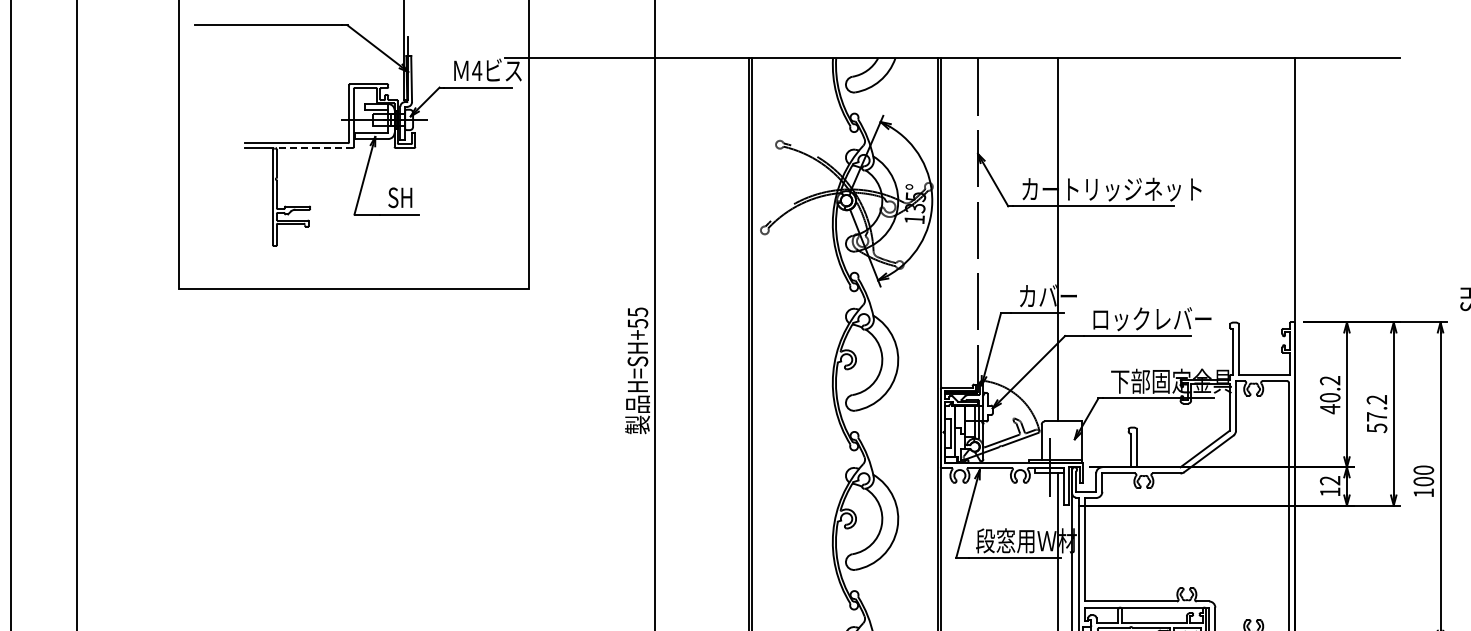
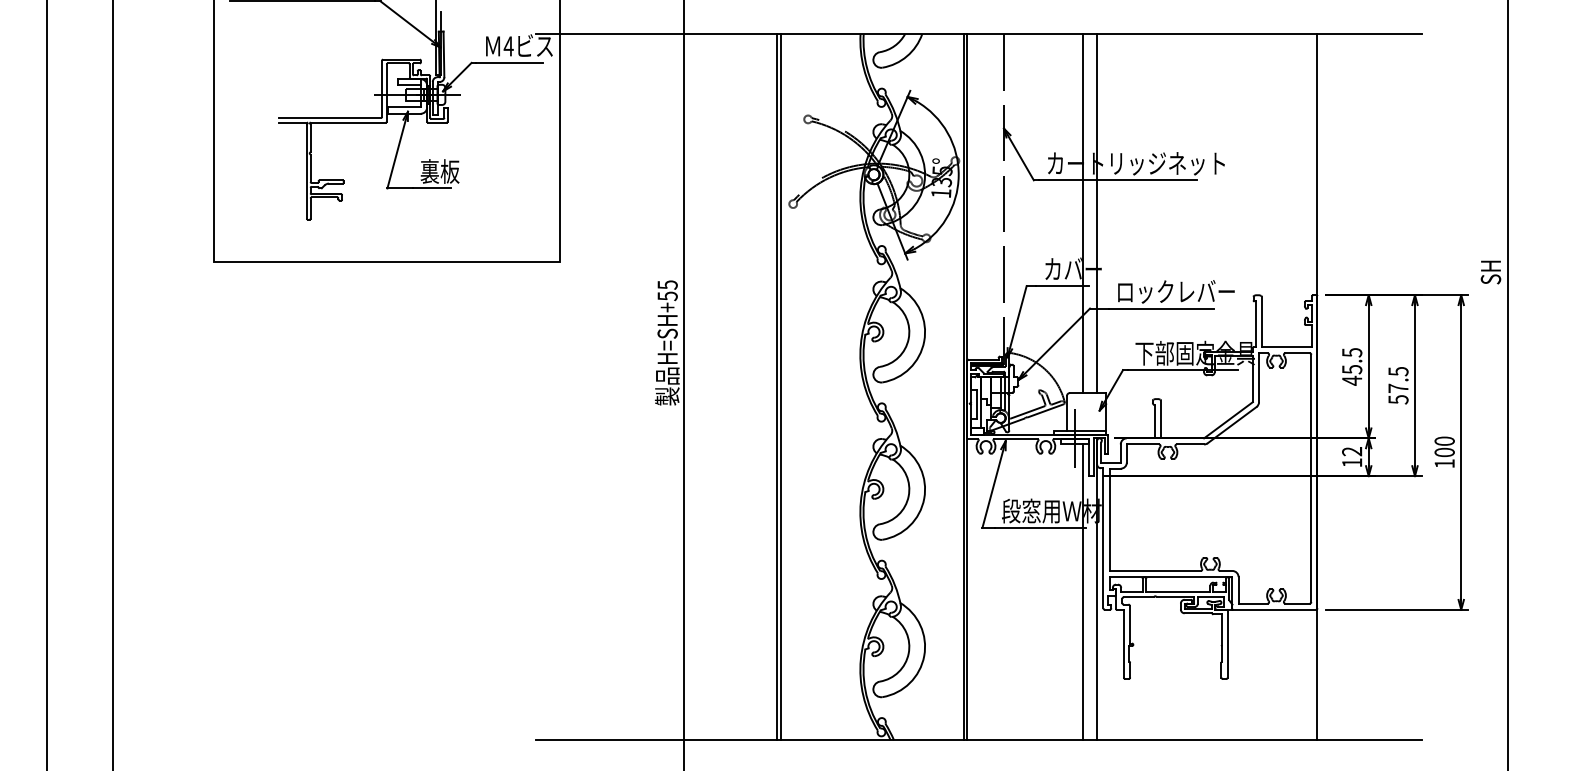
line: (315, 147) -> (348, 122), dashed -> solid
text: (407, 197) -> (439, 171), SH -> 裏板
line: (1072, 239) -> (1097, 213), added
text: (1330, 389) -> (1352, 361), 40.2 -> 45.5
text: (1377, 399) -> (1398, 371), 57.2 -> 57.5

